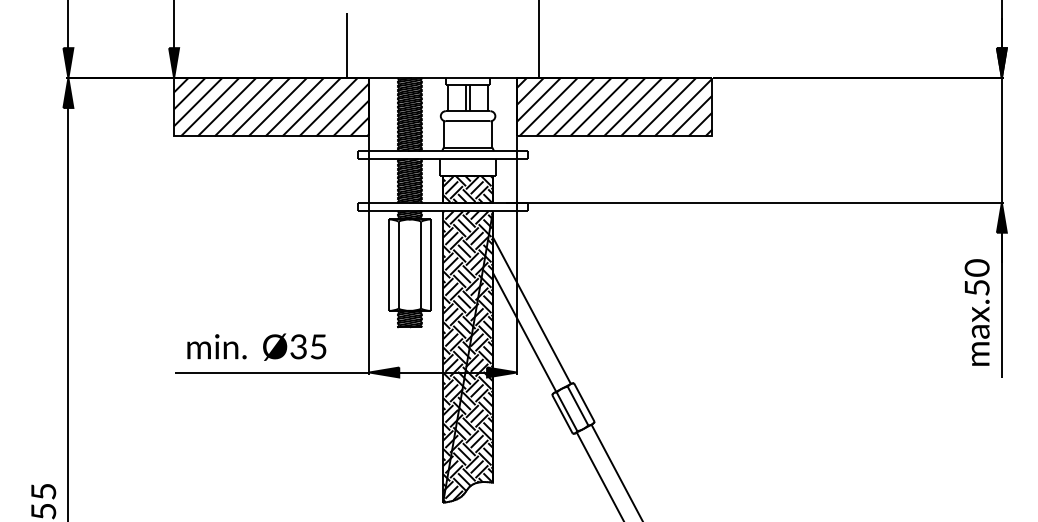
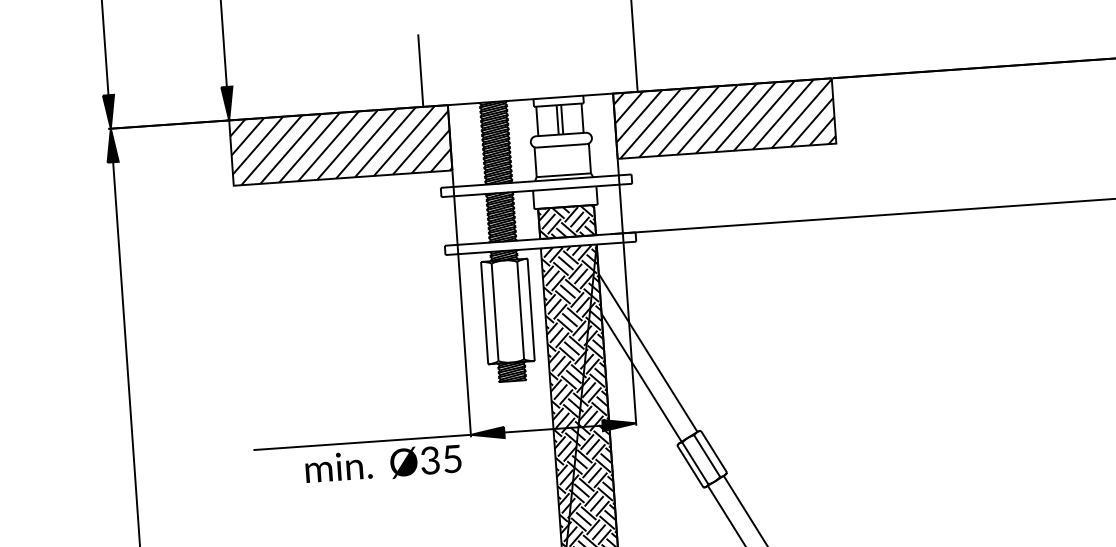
text: (256, 346) -> (383, 463), moved

